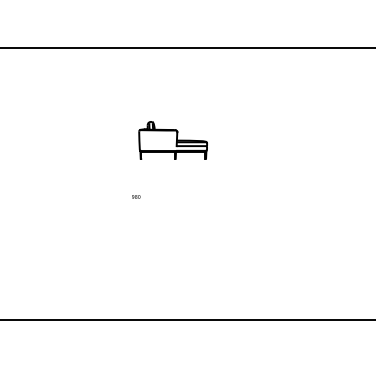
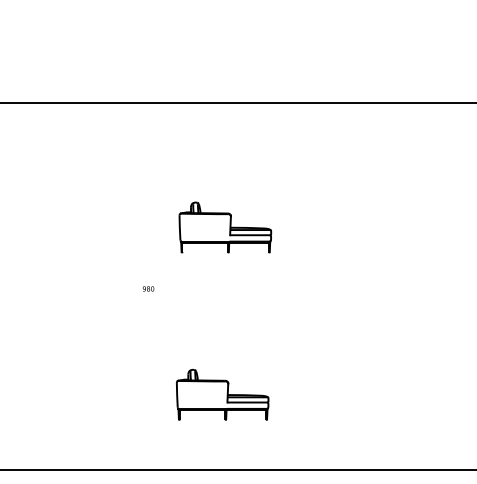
text: (136, 196) -> (148, 288), moved
part: (170, 264) -> (221, 394), added

